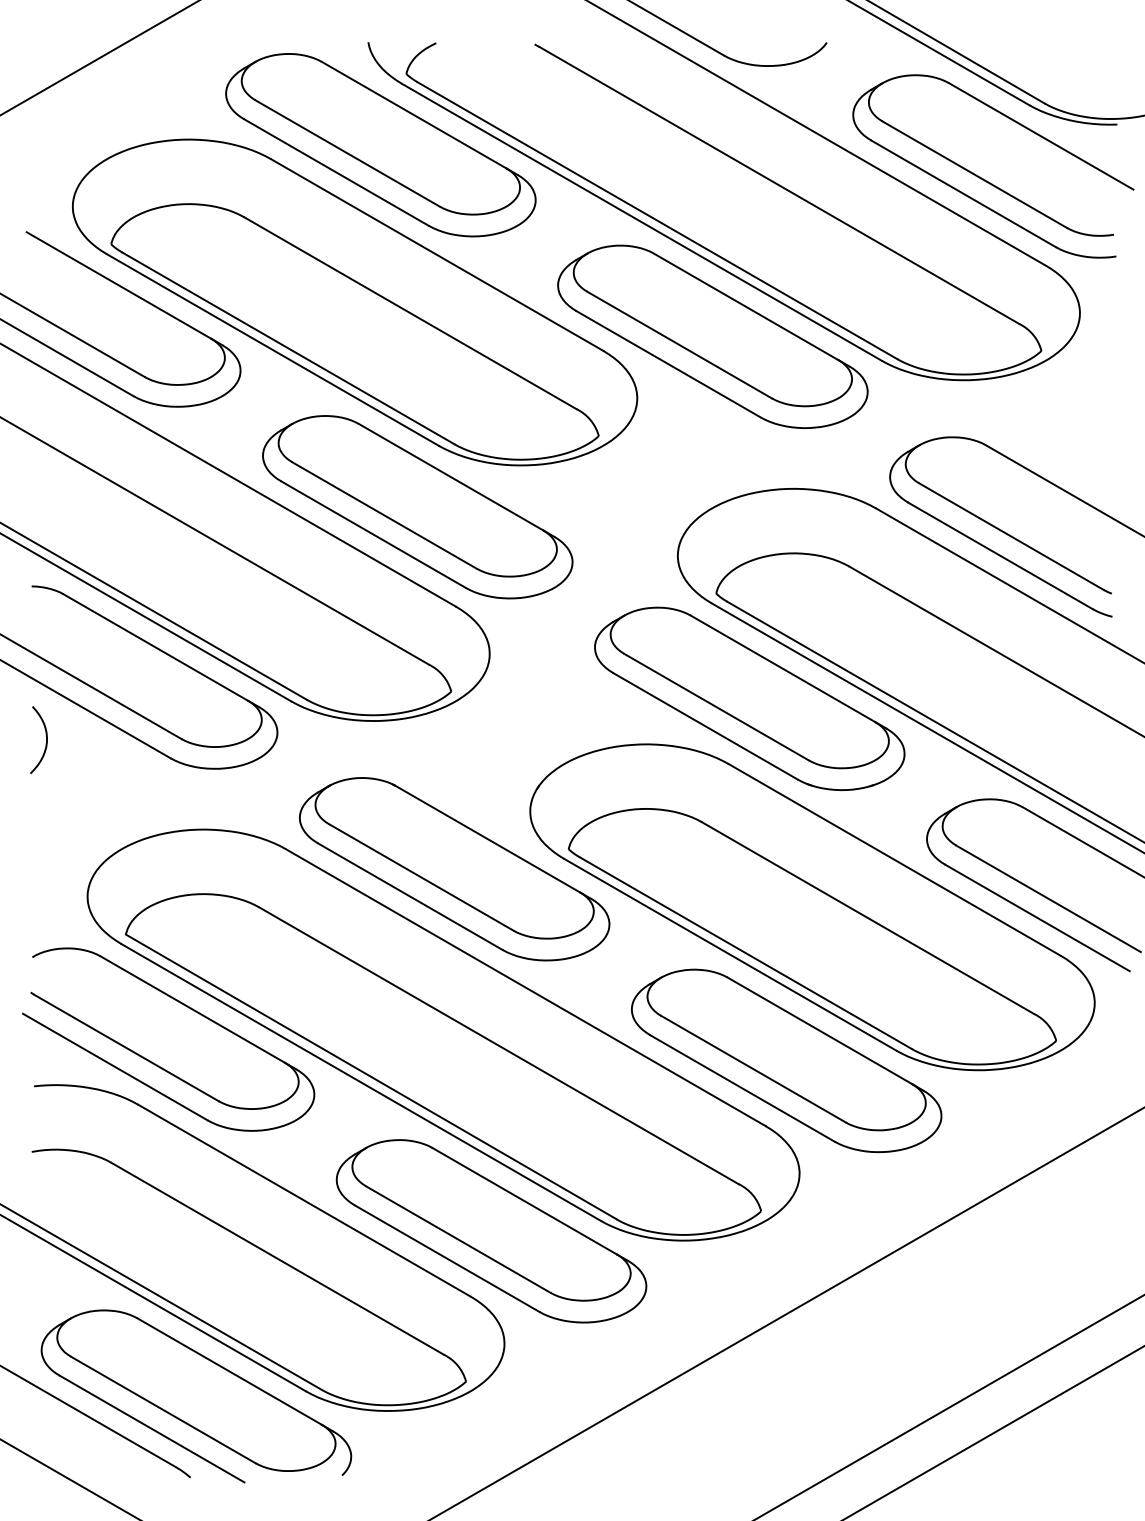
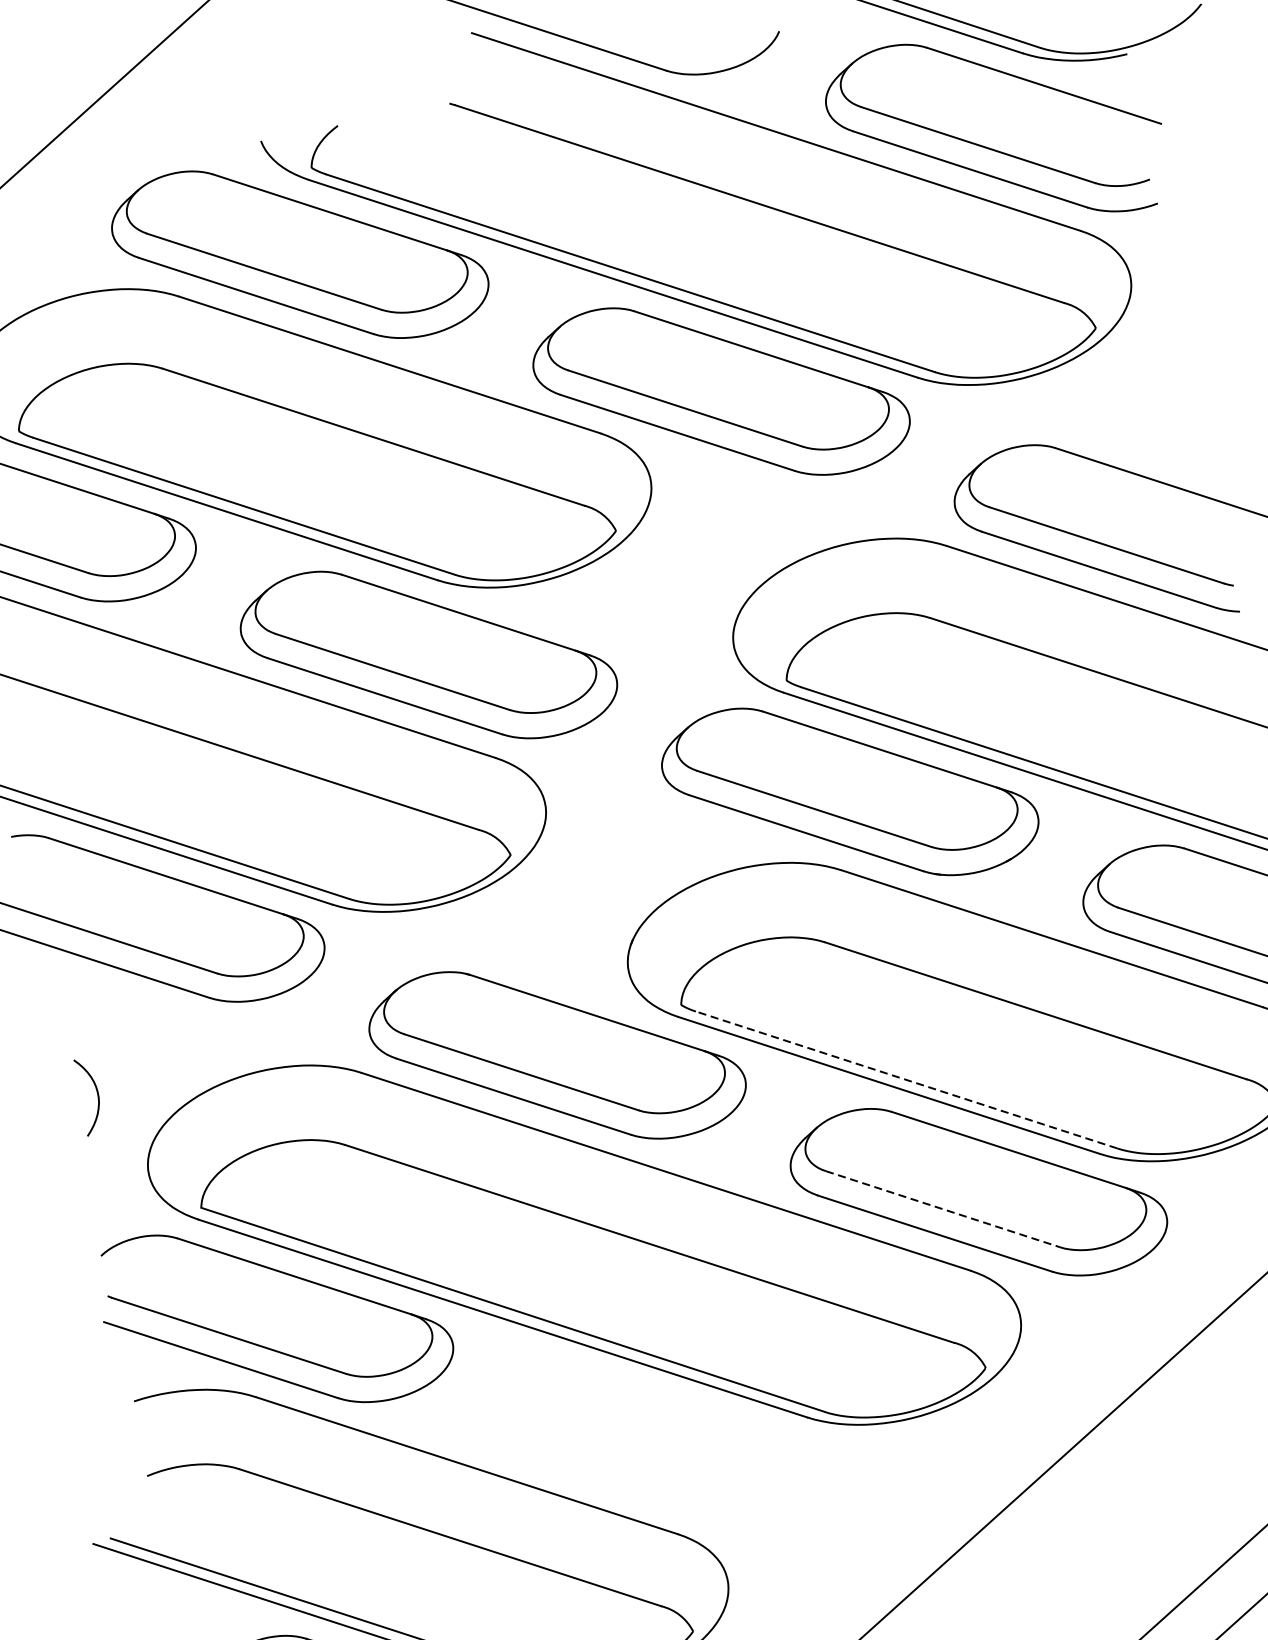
curve: (46, 739) -> (97, 1093), moved
line: (745, 953) -> (906, 1080), solid -> dashed
line: (753, 1069) -> (943, 1209), solid -> dashed
part: (491, 1231) -> (685, 1455), removed

